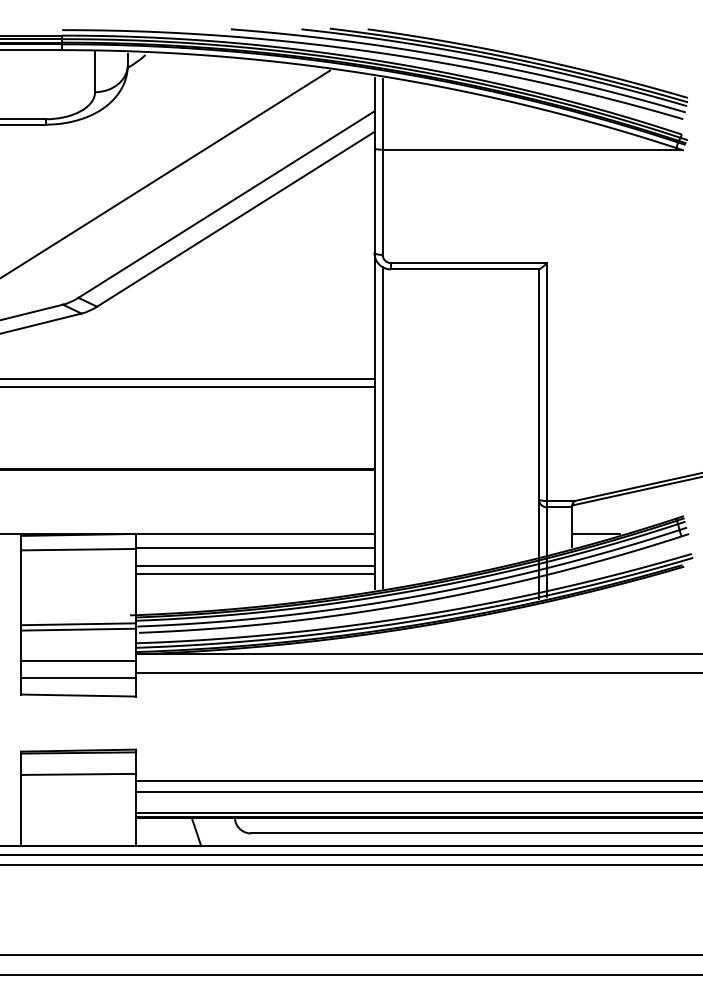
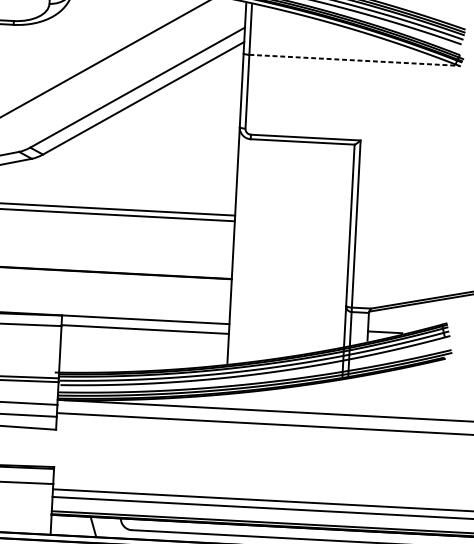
line: (532, 149) -> (354, 60), solid -> dashed
line: (382, 427) -> (238, 249), removed
line: (254, 566) -> (143, 342), removed
line: (254, 574) -> (143, 348), removed

